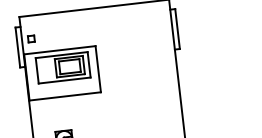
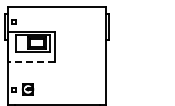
line: (64, 95) -> (31, 61), solid -> dashed

